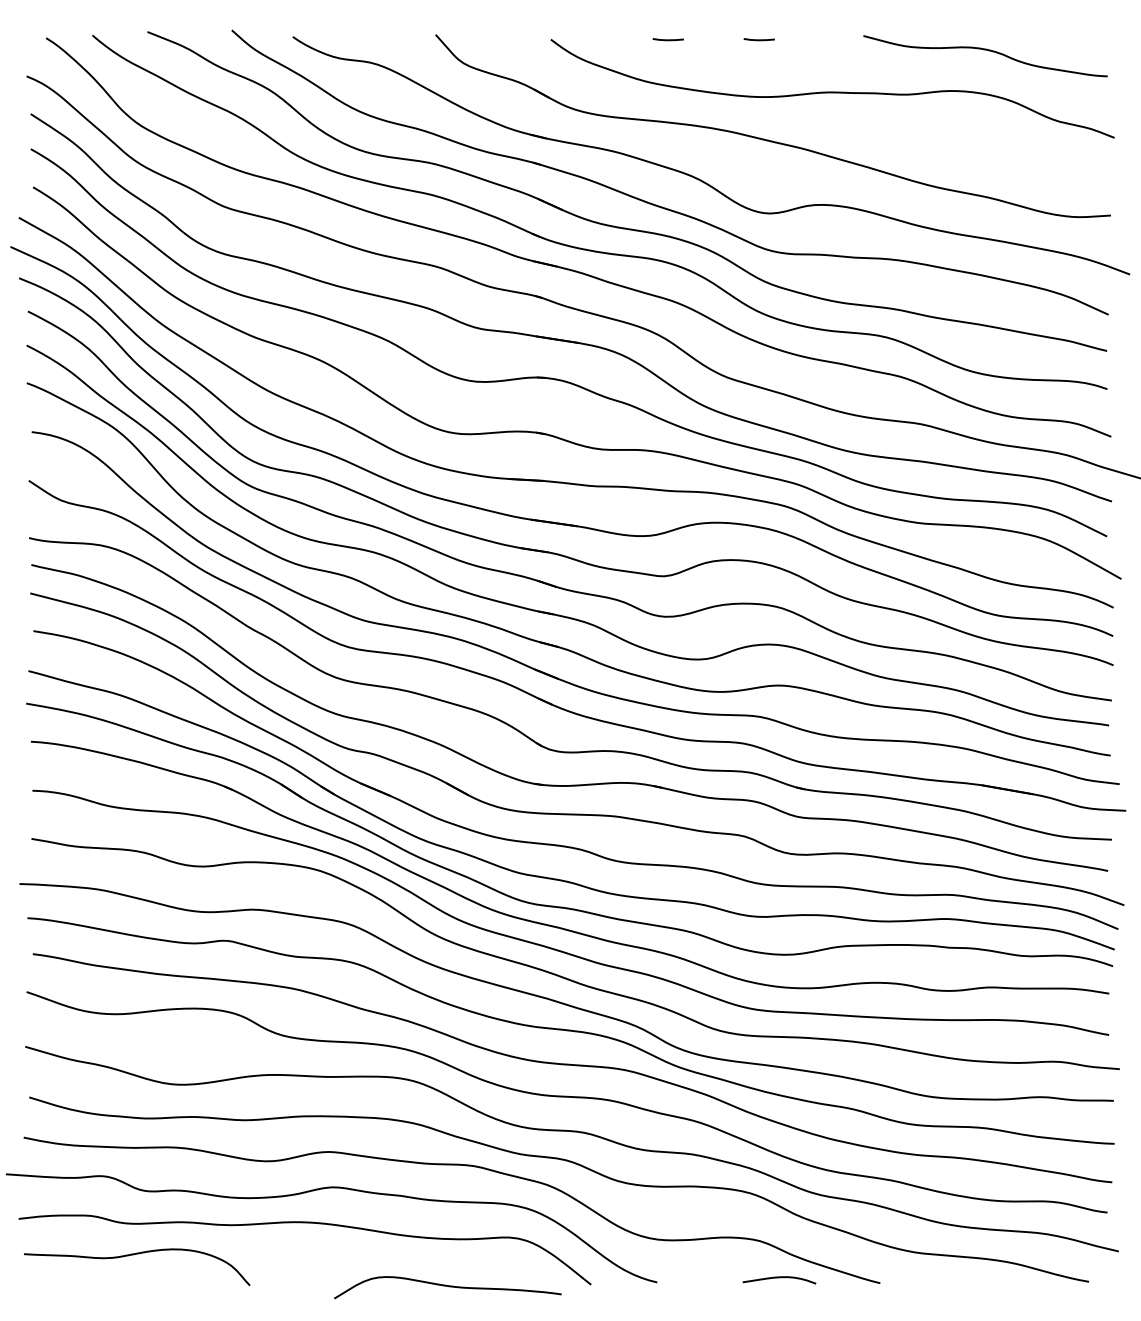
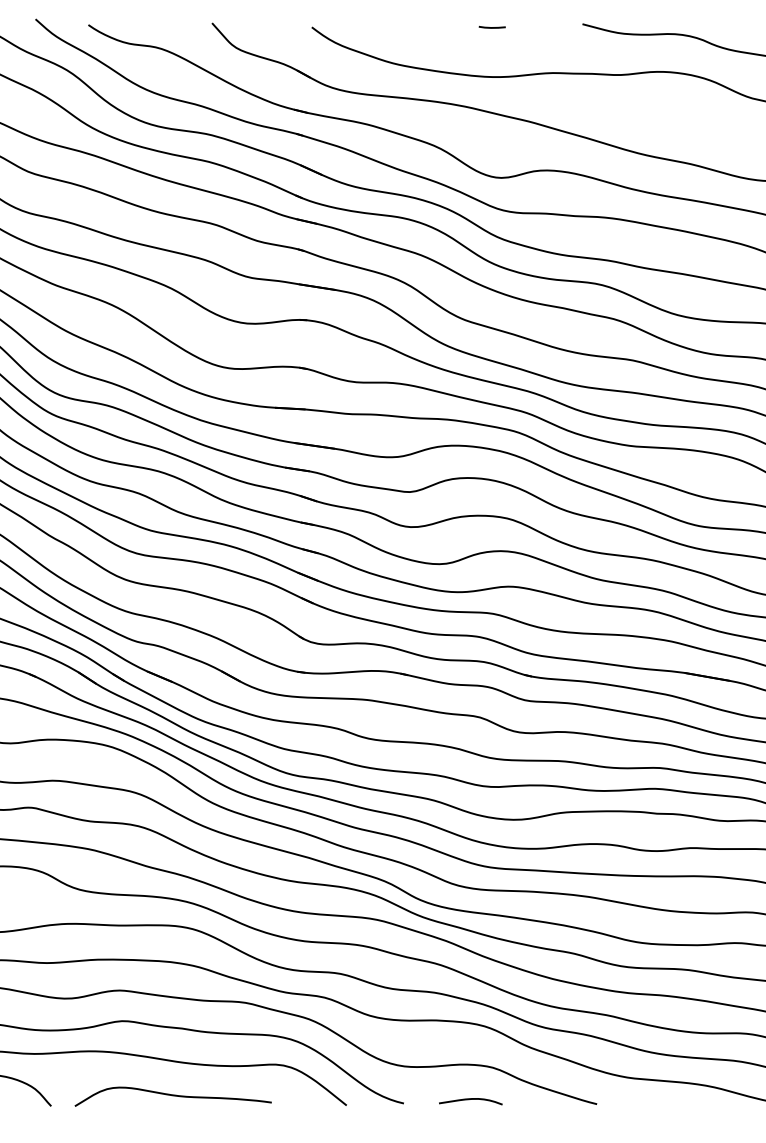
line: (667, 39) -> (412, 27), removed
curve: (779, 1278) -> (470, 1100), moved
curve: (447, 1286) -> (172, 1095), moved

